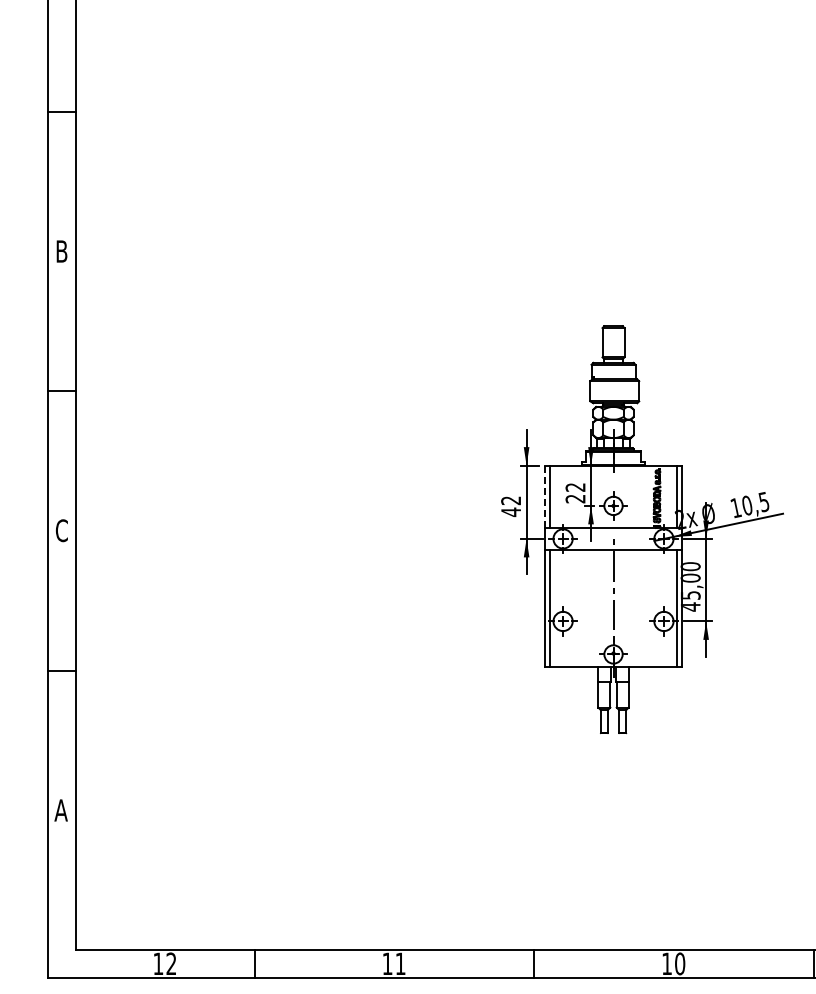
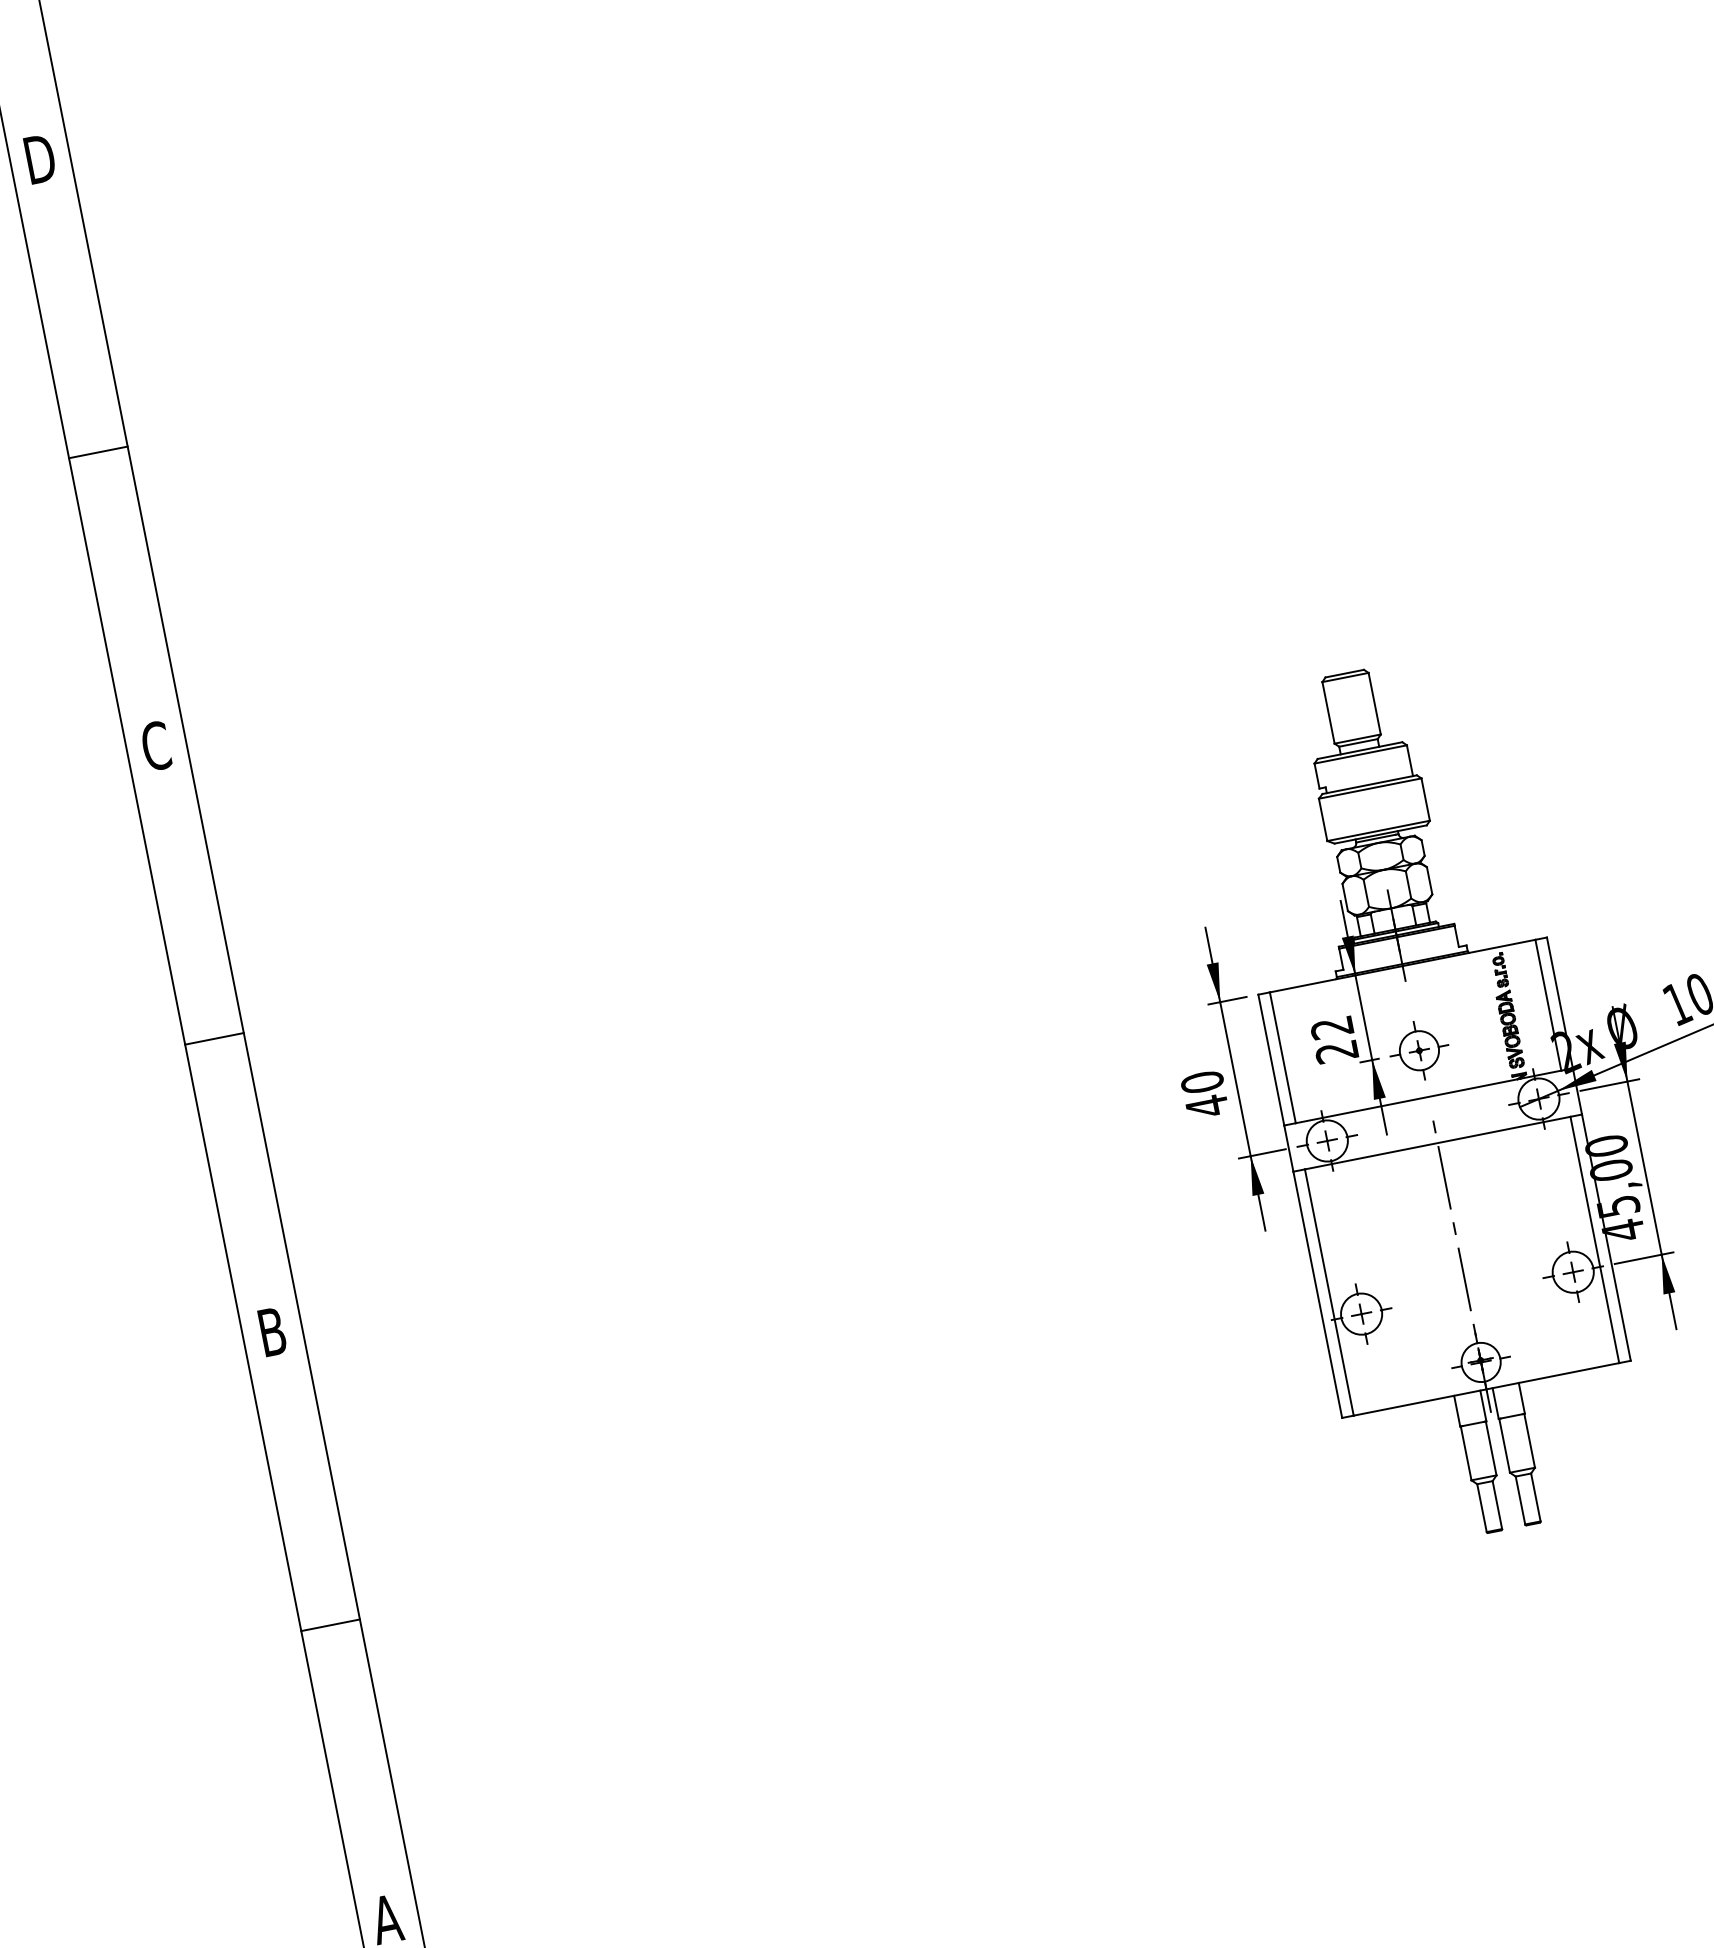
text: (61, 251) -> (155, 746), B -> C
line: (544, 496) -> (1270, 1059), dashed -> solid
text: (511, 500) -> (1203, 1081), 42 -> 40
text: (61, 530) -> (271, 1331), C -> B

